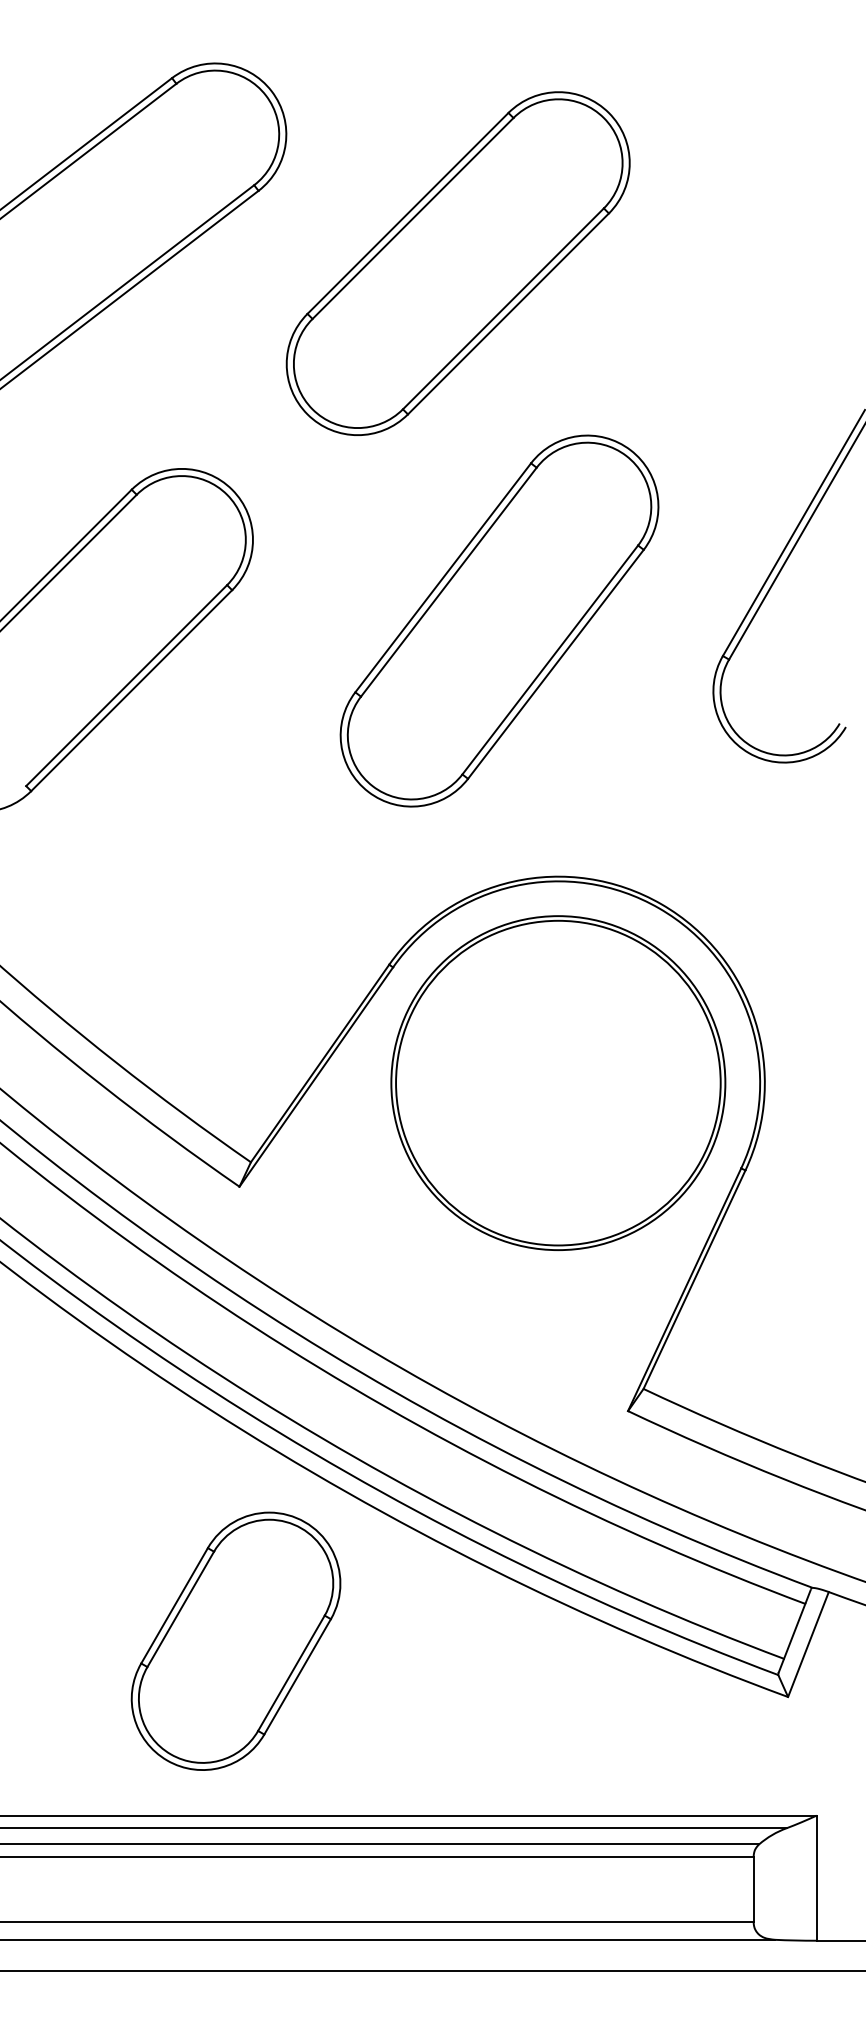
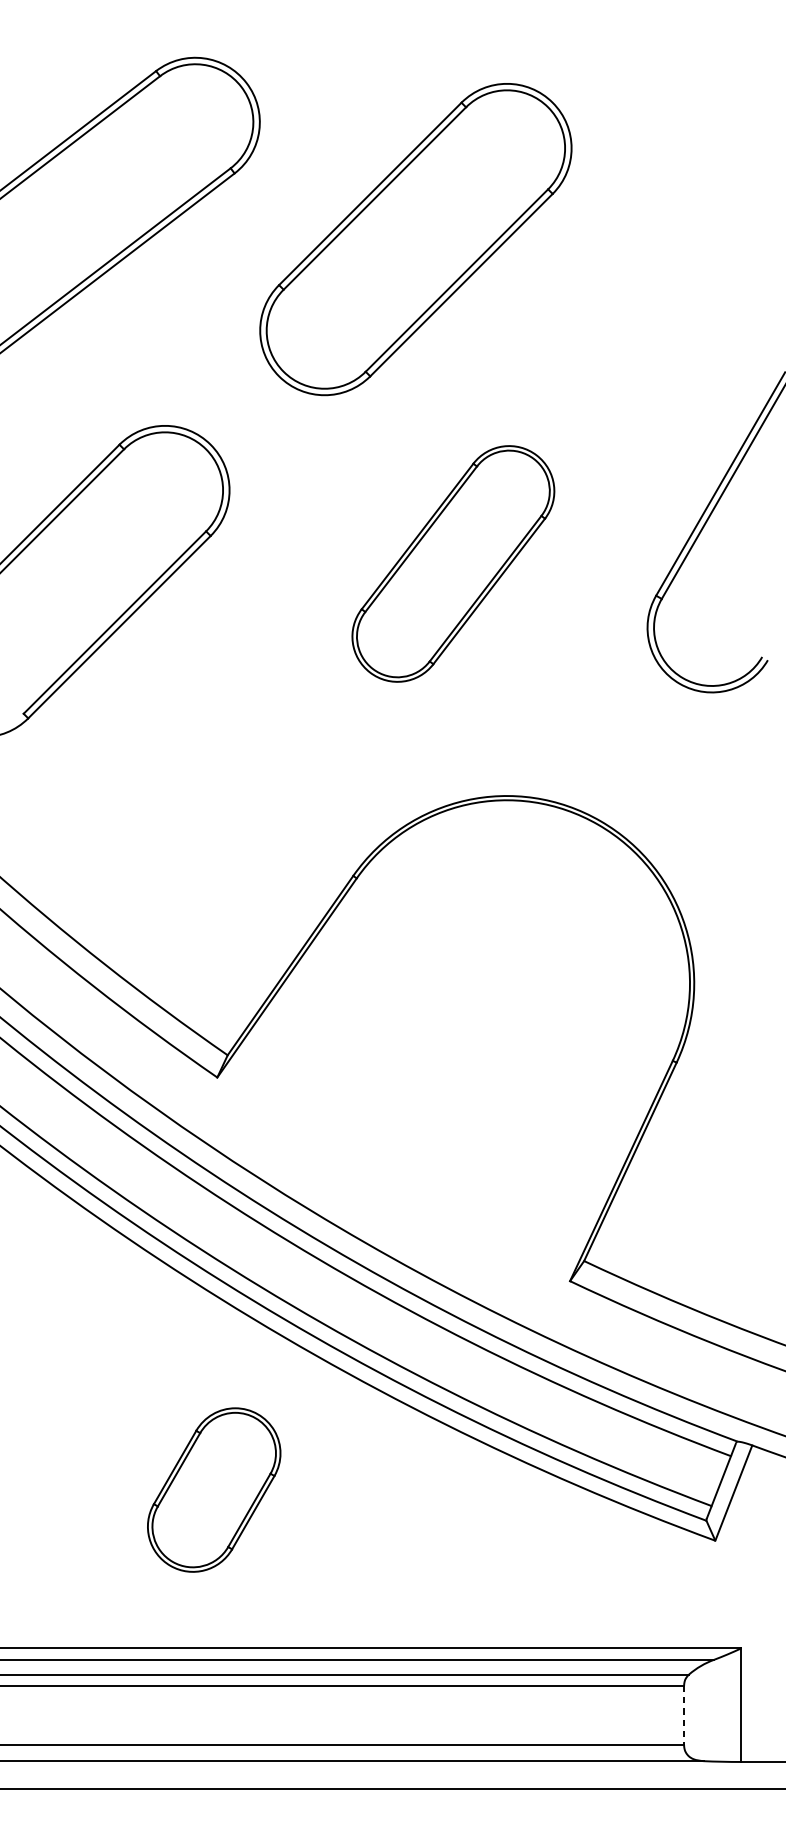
part: (499, 620) -> (453, 563), size x0.7
part: (558, 1082) -> (506, 982), removed
part: (235, 1640) -> (213, 1489), size x0.7
line: (753, 1889) -> (683, 1715), solid -> dashed

